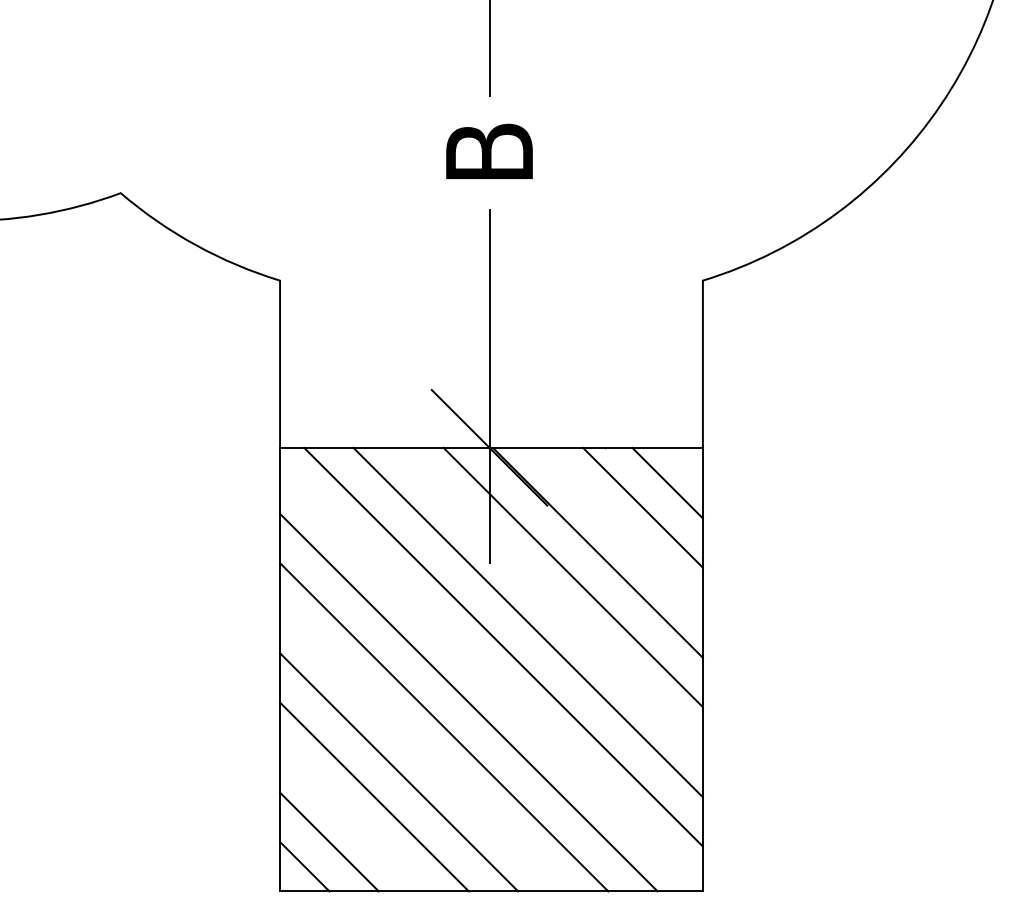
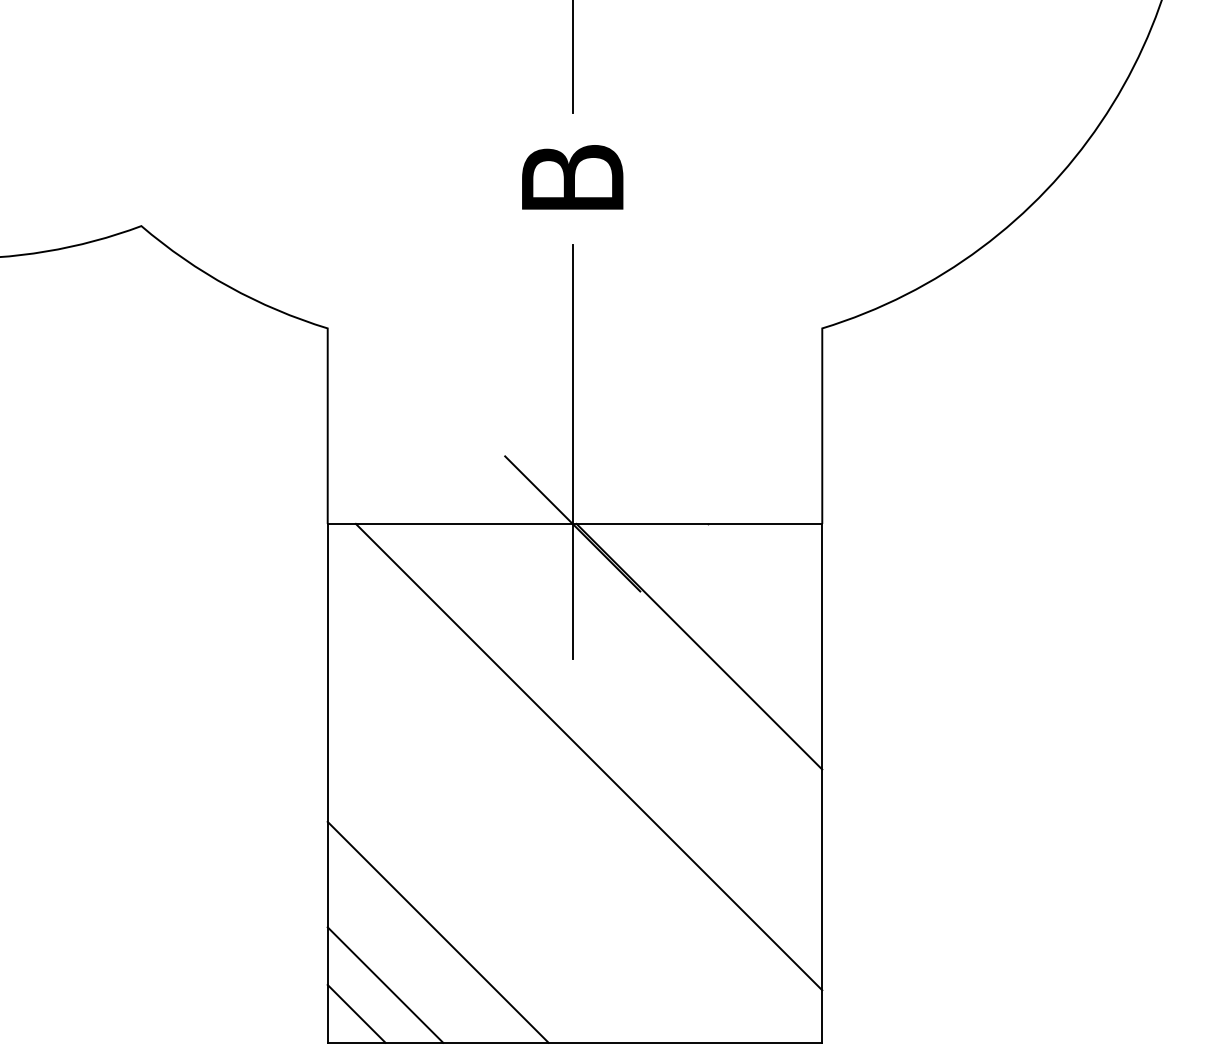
line: (667, 482) -> (780, 564), removed
line: (643, 507) -> (752, 593), removed
line: (573, 577) -> (670, 675), removed
line: (527, 621) -> (617, 727), removed
line: (468, 702) -> (548, 821), removed
line: (444, 727) -> (519, 850), removed
line: (398, 772) -> (466, 903), removed

